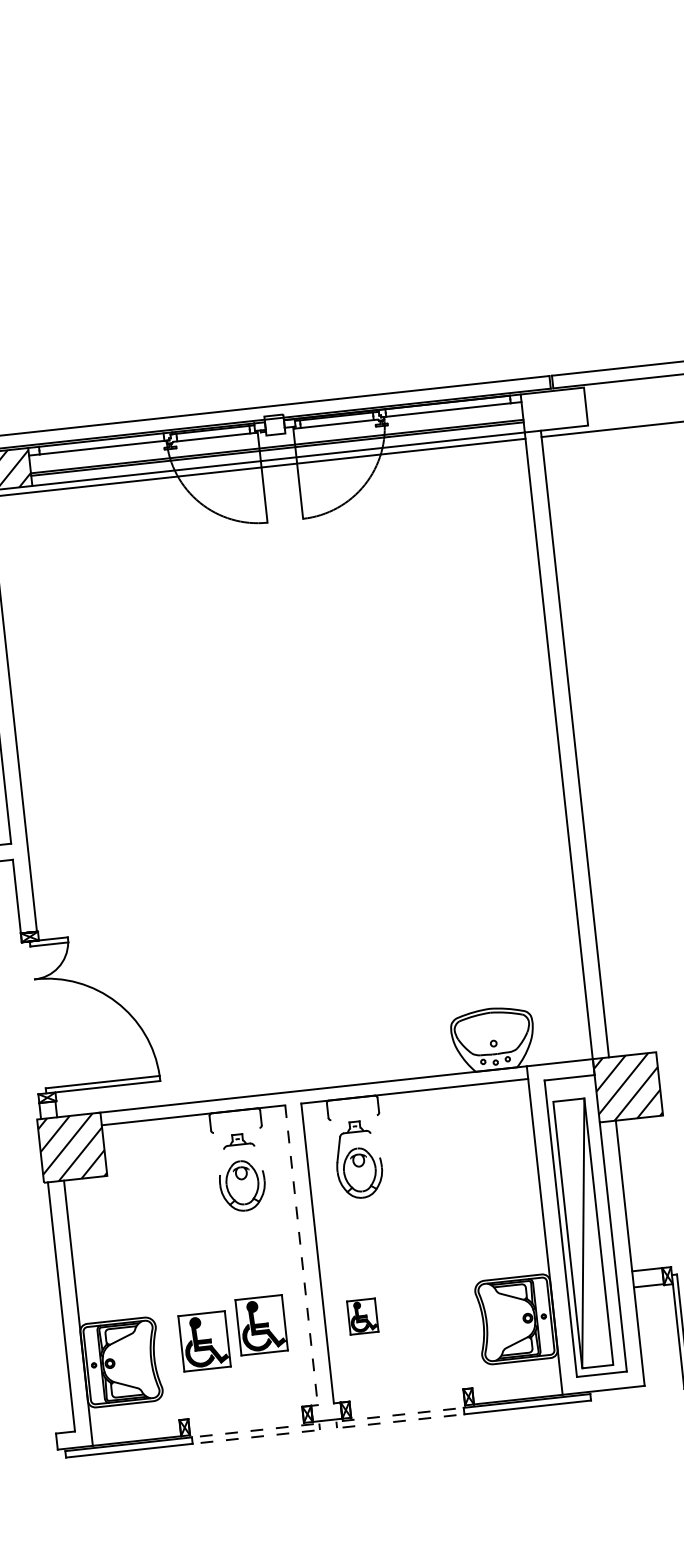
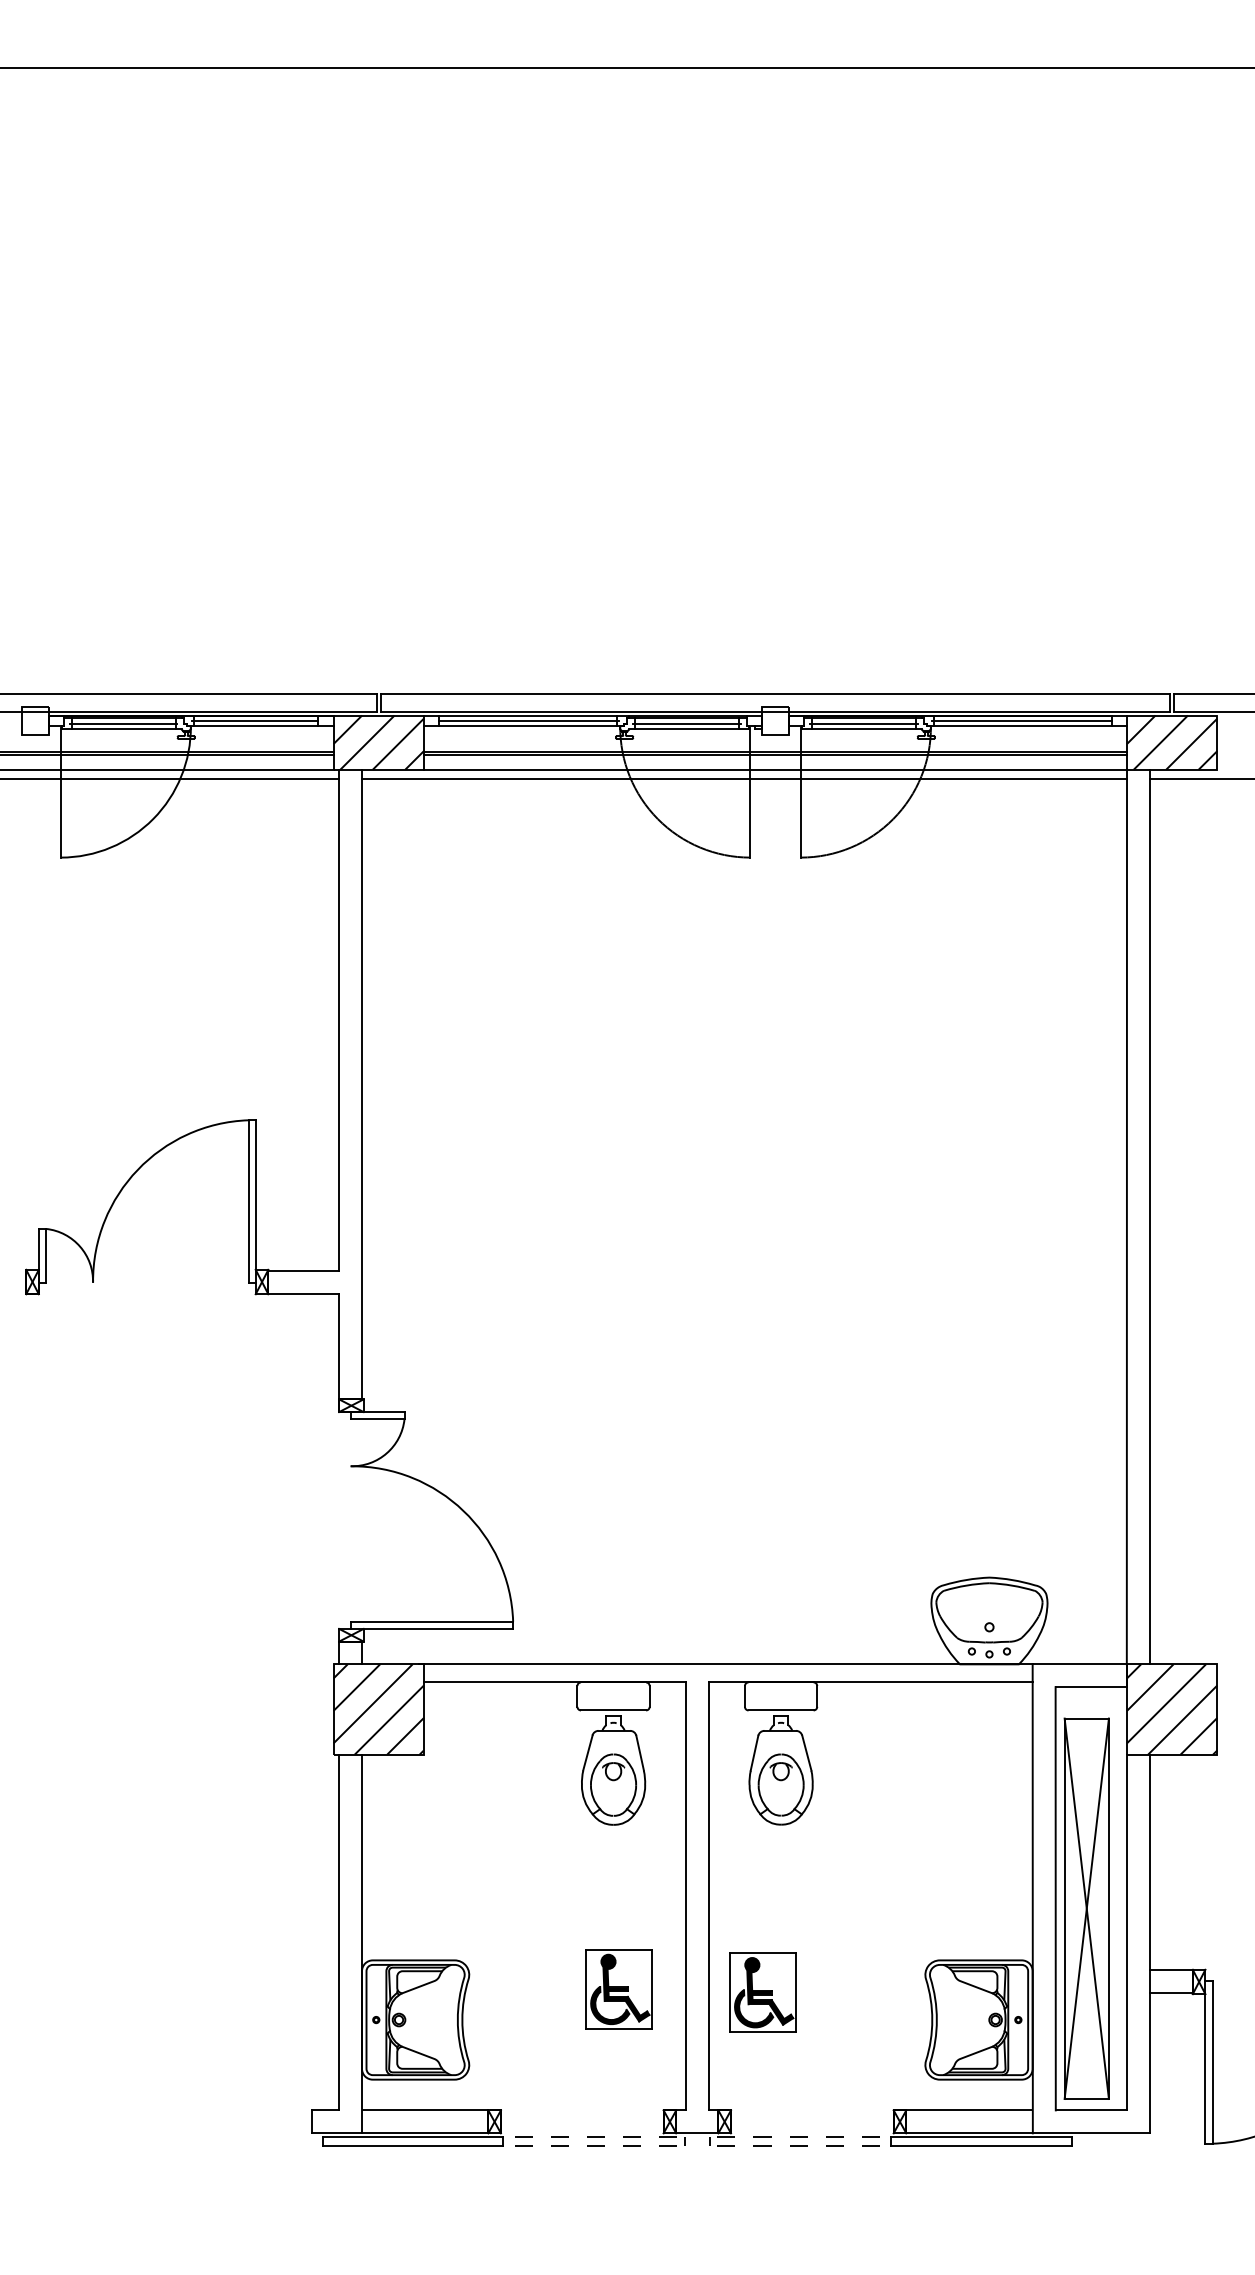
line: (447, 406) -> (1021, 720), added
hatch: (554, 409) -> (1172, 742), added
line: (336, 420) -> (863, 723), added
line: (213, 433) -> (687, 723), added
line: (101, 443) -> (528, 720), added
line: (353, 1117) -> (780, 1710), added
line: (236, 1130) -> (613, 1710), added
line: (375, 1145) -> (806, 1752), added
line: (258, 1157) -> (639, 1752), added
line: (221, 1161) -> (587, 1752), added
line: (583, 1233) -> (1086, 1908), added
line: (301, 1255) -> (685, 1896), dashed -> solid
part: (362, 1316) -> (762, 1992), size x1.67
part: (204, 1341) -> (535, 2003), removed
line: (516, 1383) -> (969, 2110), added
line: (135, 1425) -> (425, 2110), added

